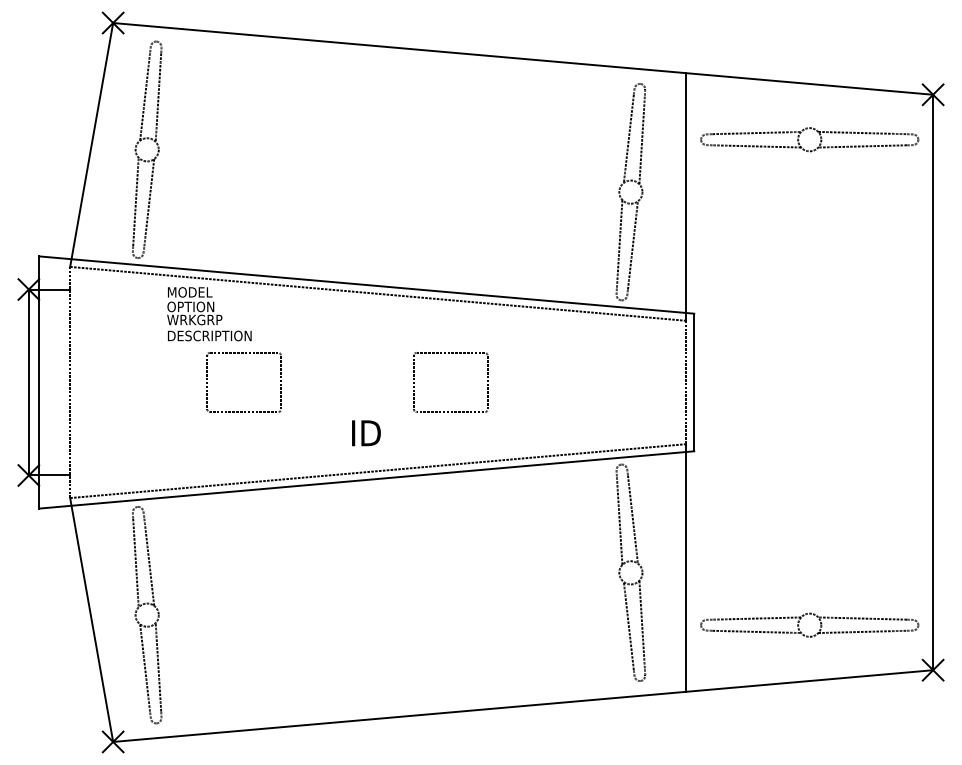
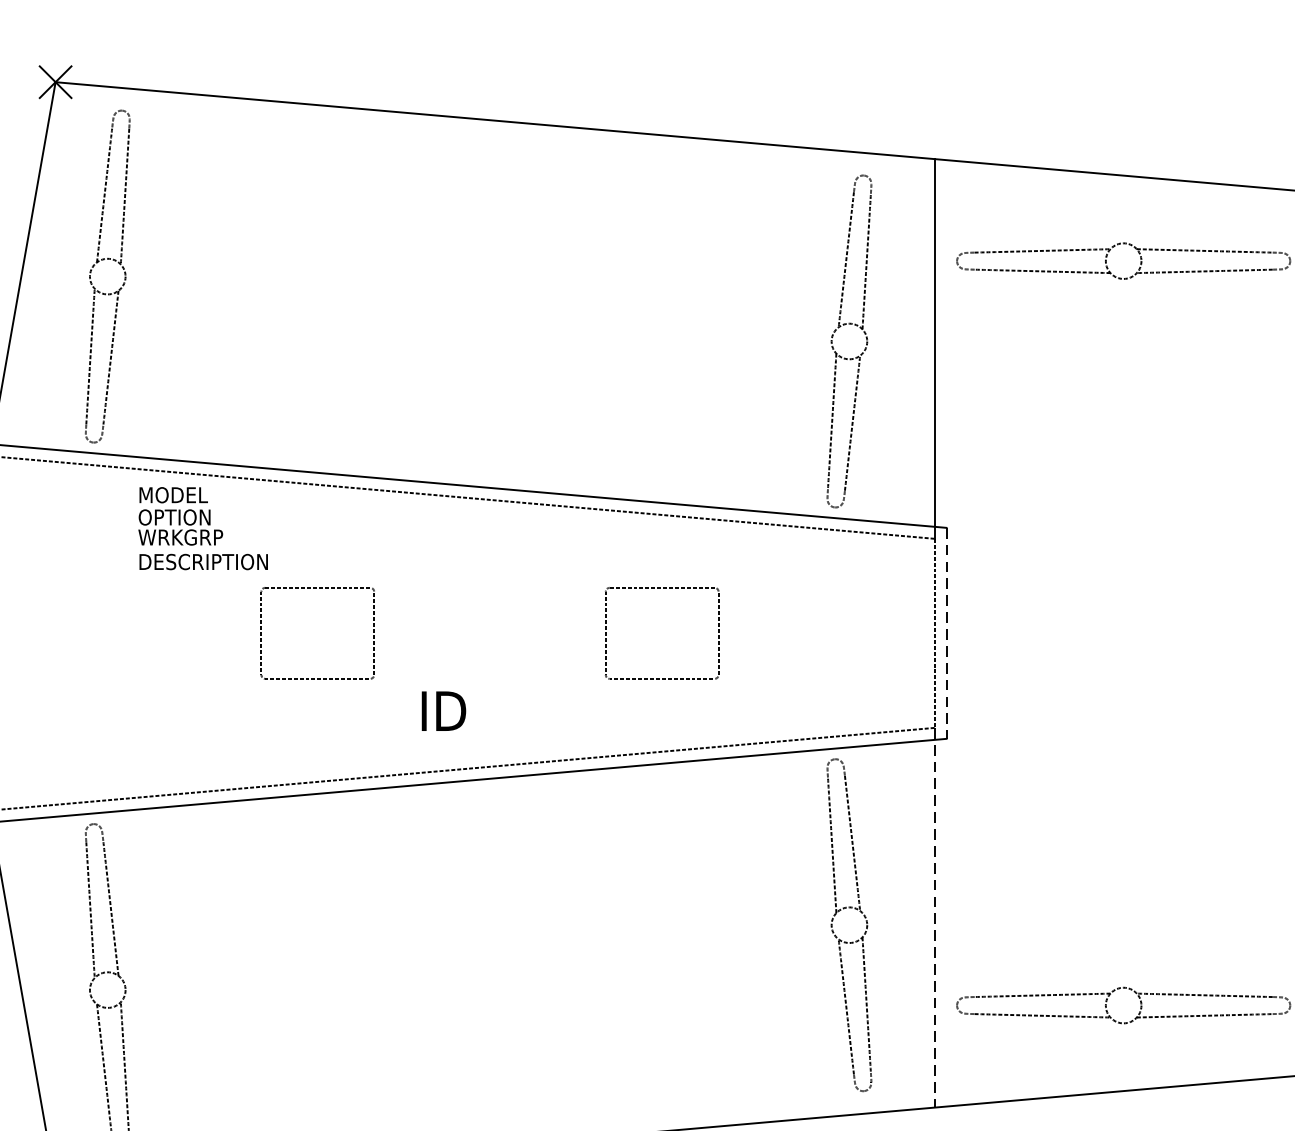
part: (243, 353) -> (316, 588), moved
part: (449, 353) -> (660, 588), moved
line: (694, 382) -> (946, 633), solid -> dashed
line: (686, 567) -> (934, 917), solid -> dashed

